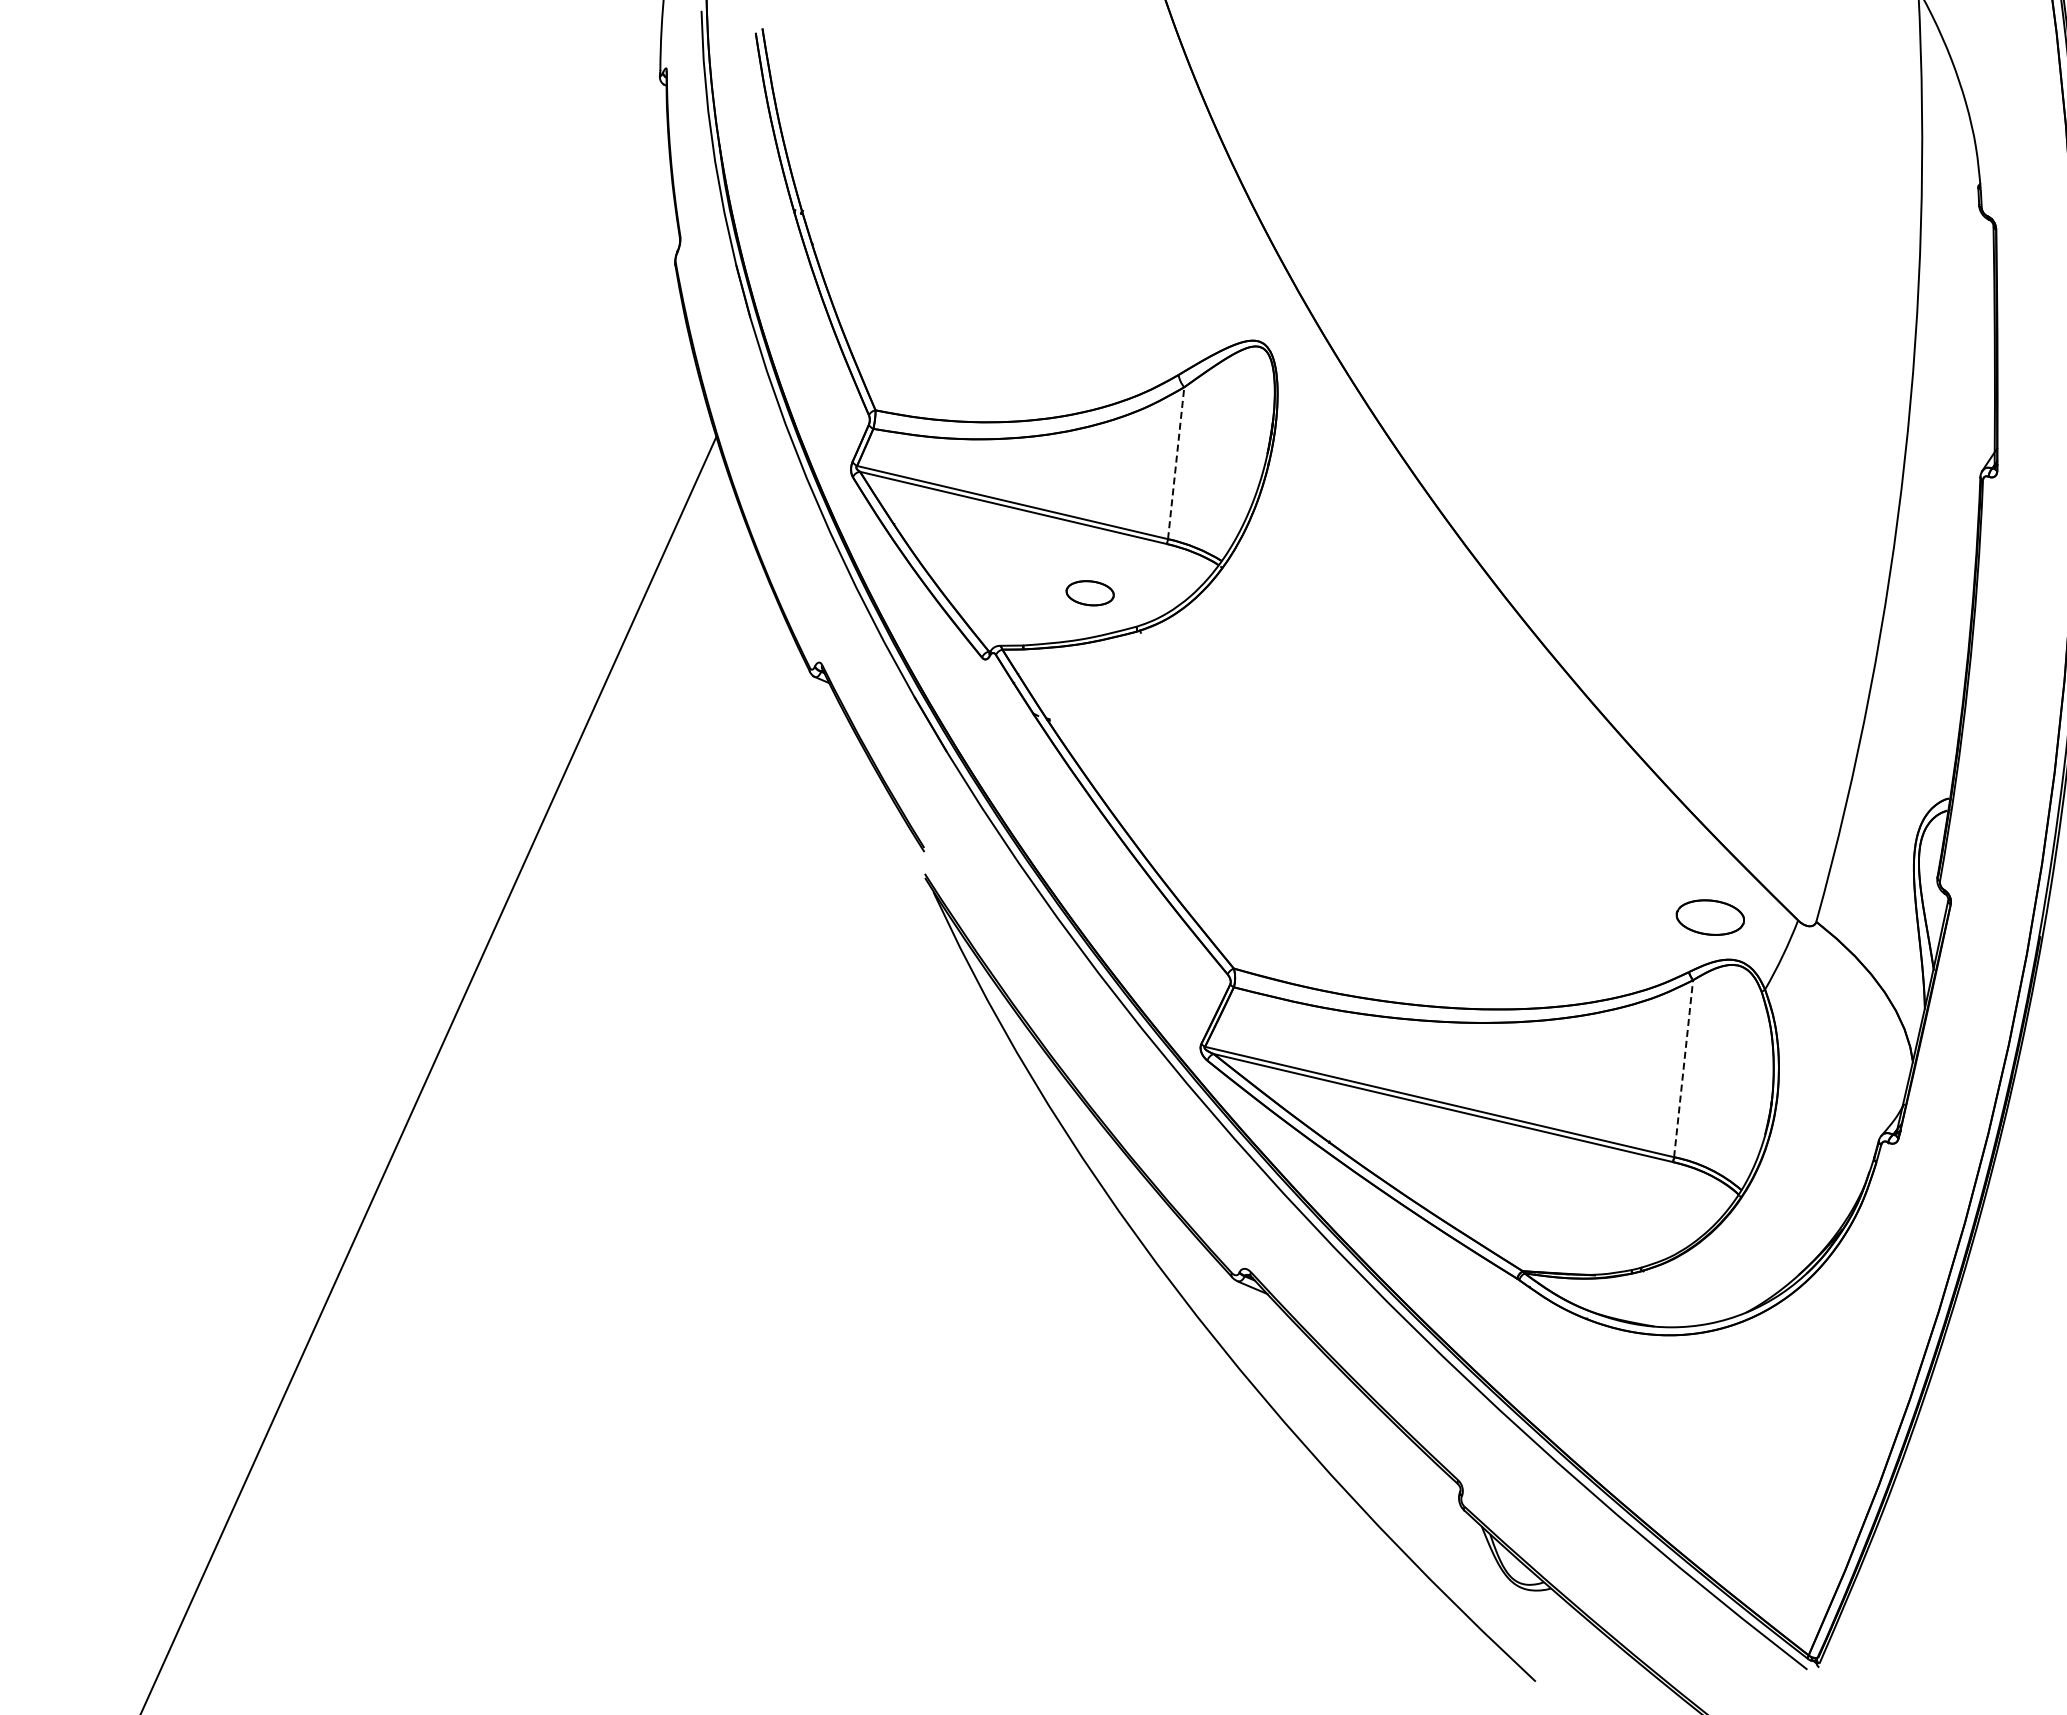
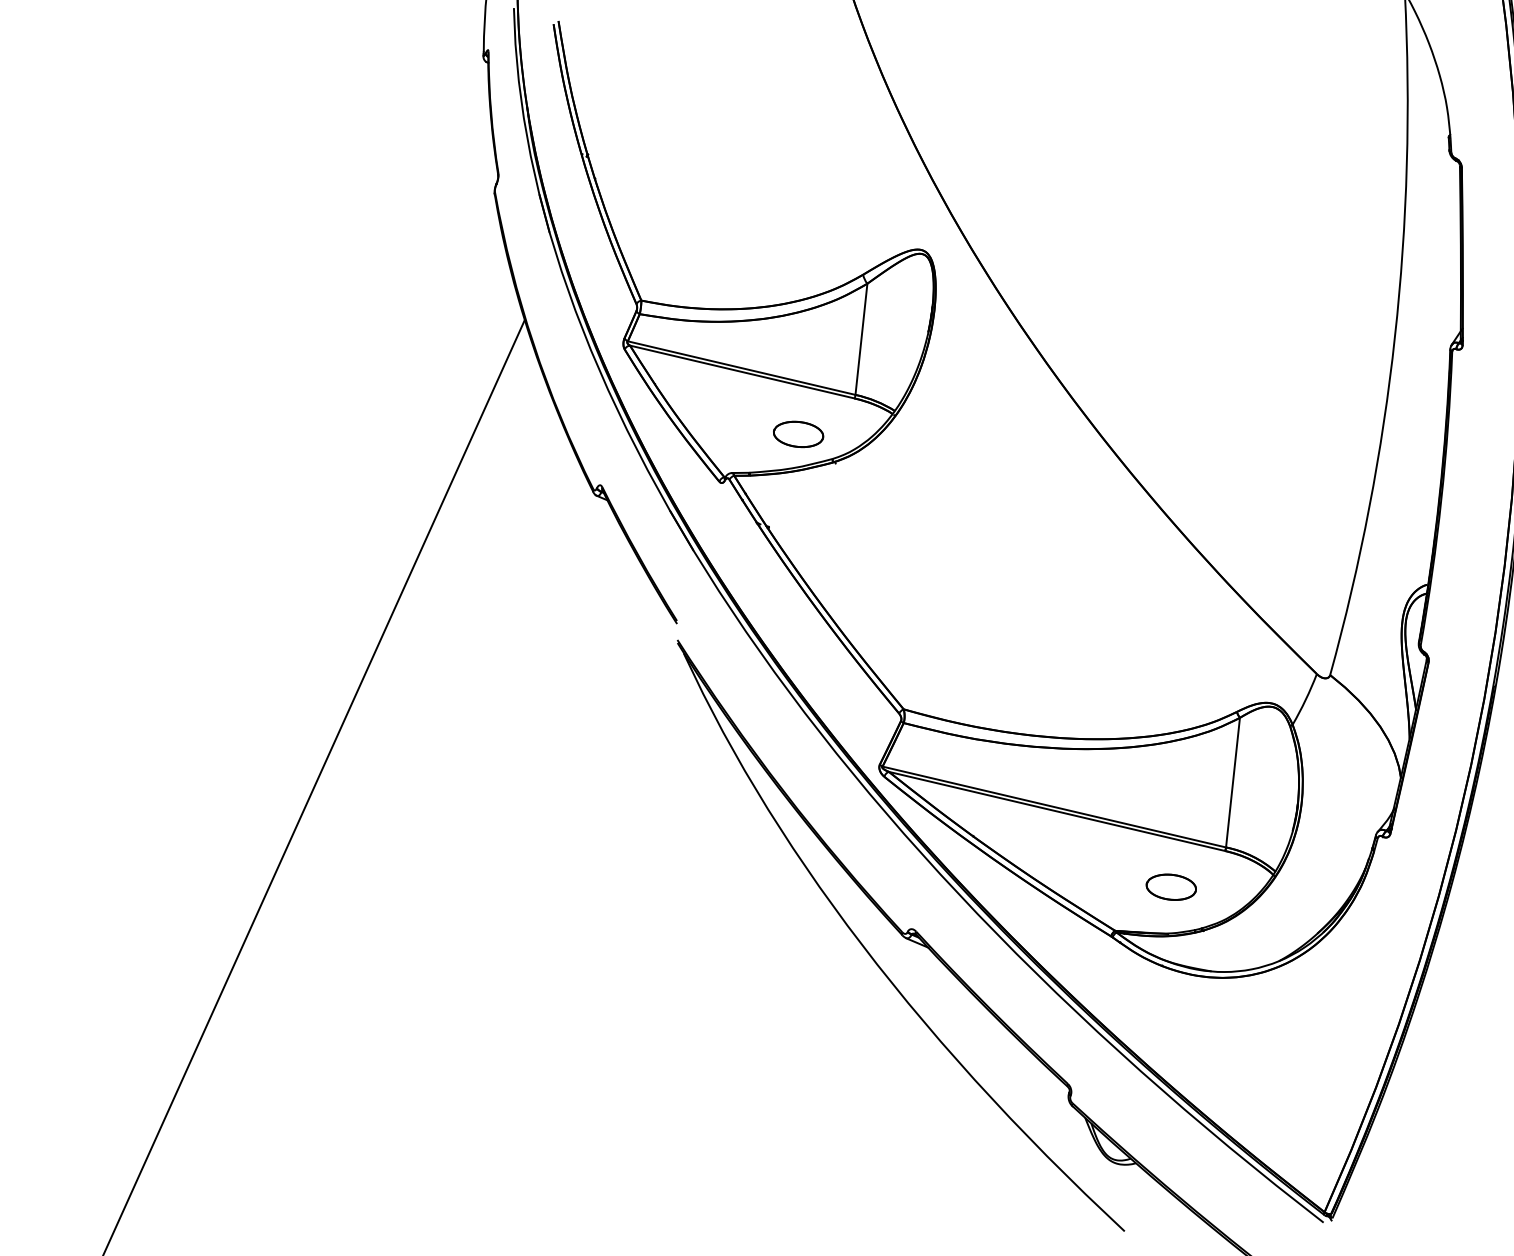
line: (1176, 462) -> (861, 338), dashed -> solid
part: (1089, 593) -> (798, 434), size x1.43
part: (1709, 917) -> (1170, 887), moved
line: (1683, 1068) -> (1232, 782), dashed -> solid

